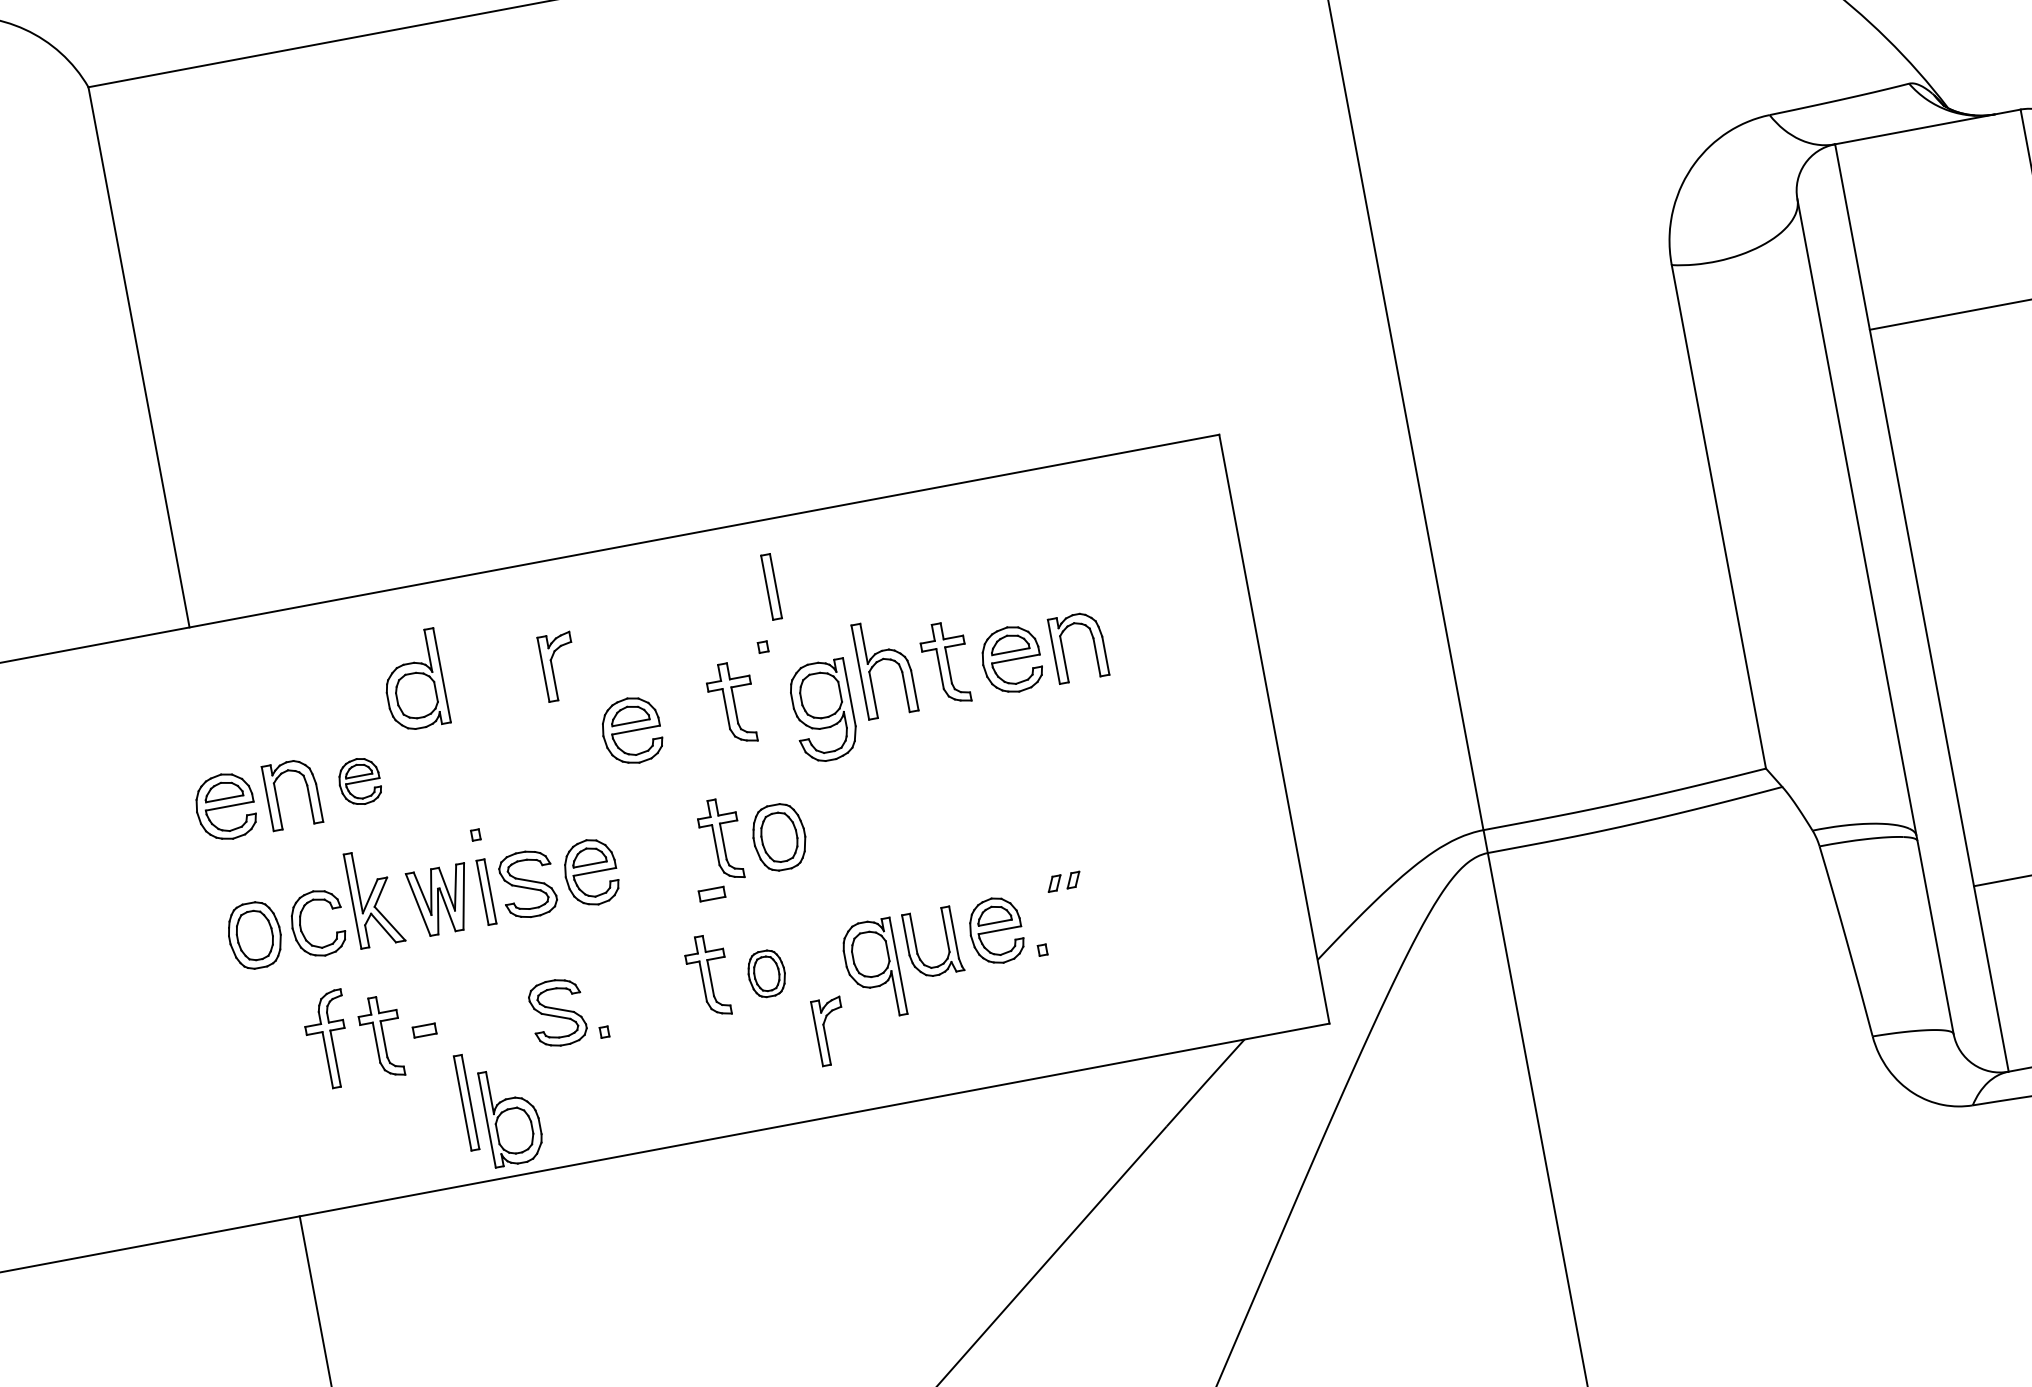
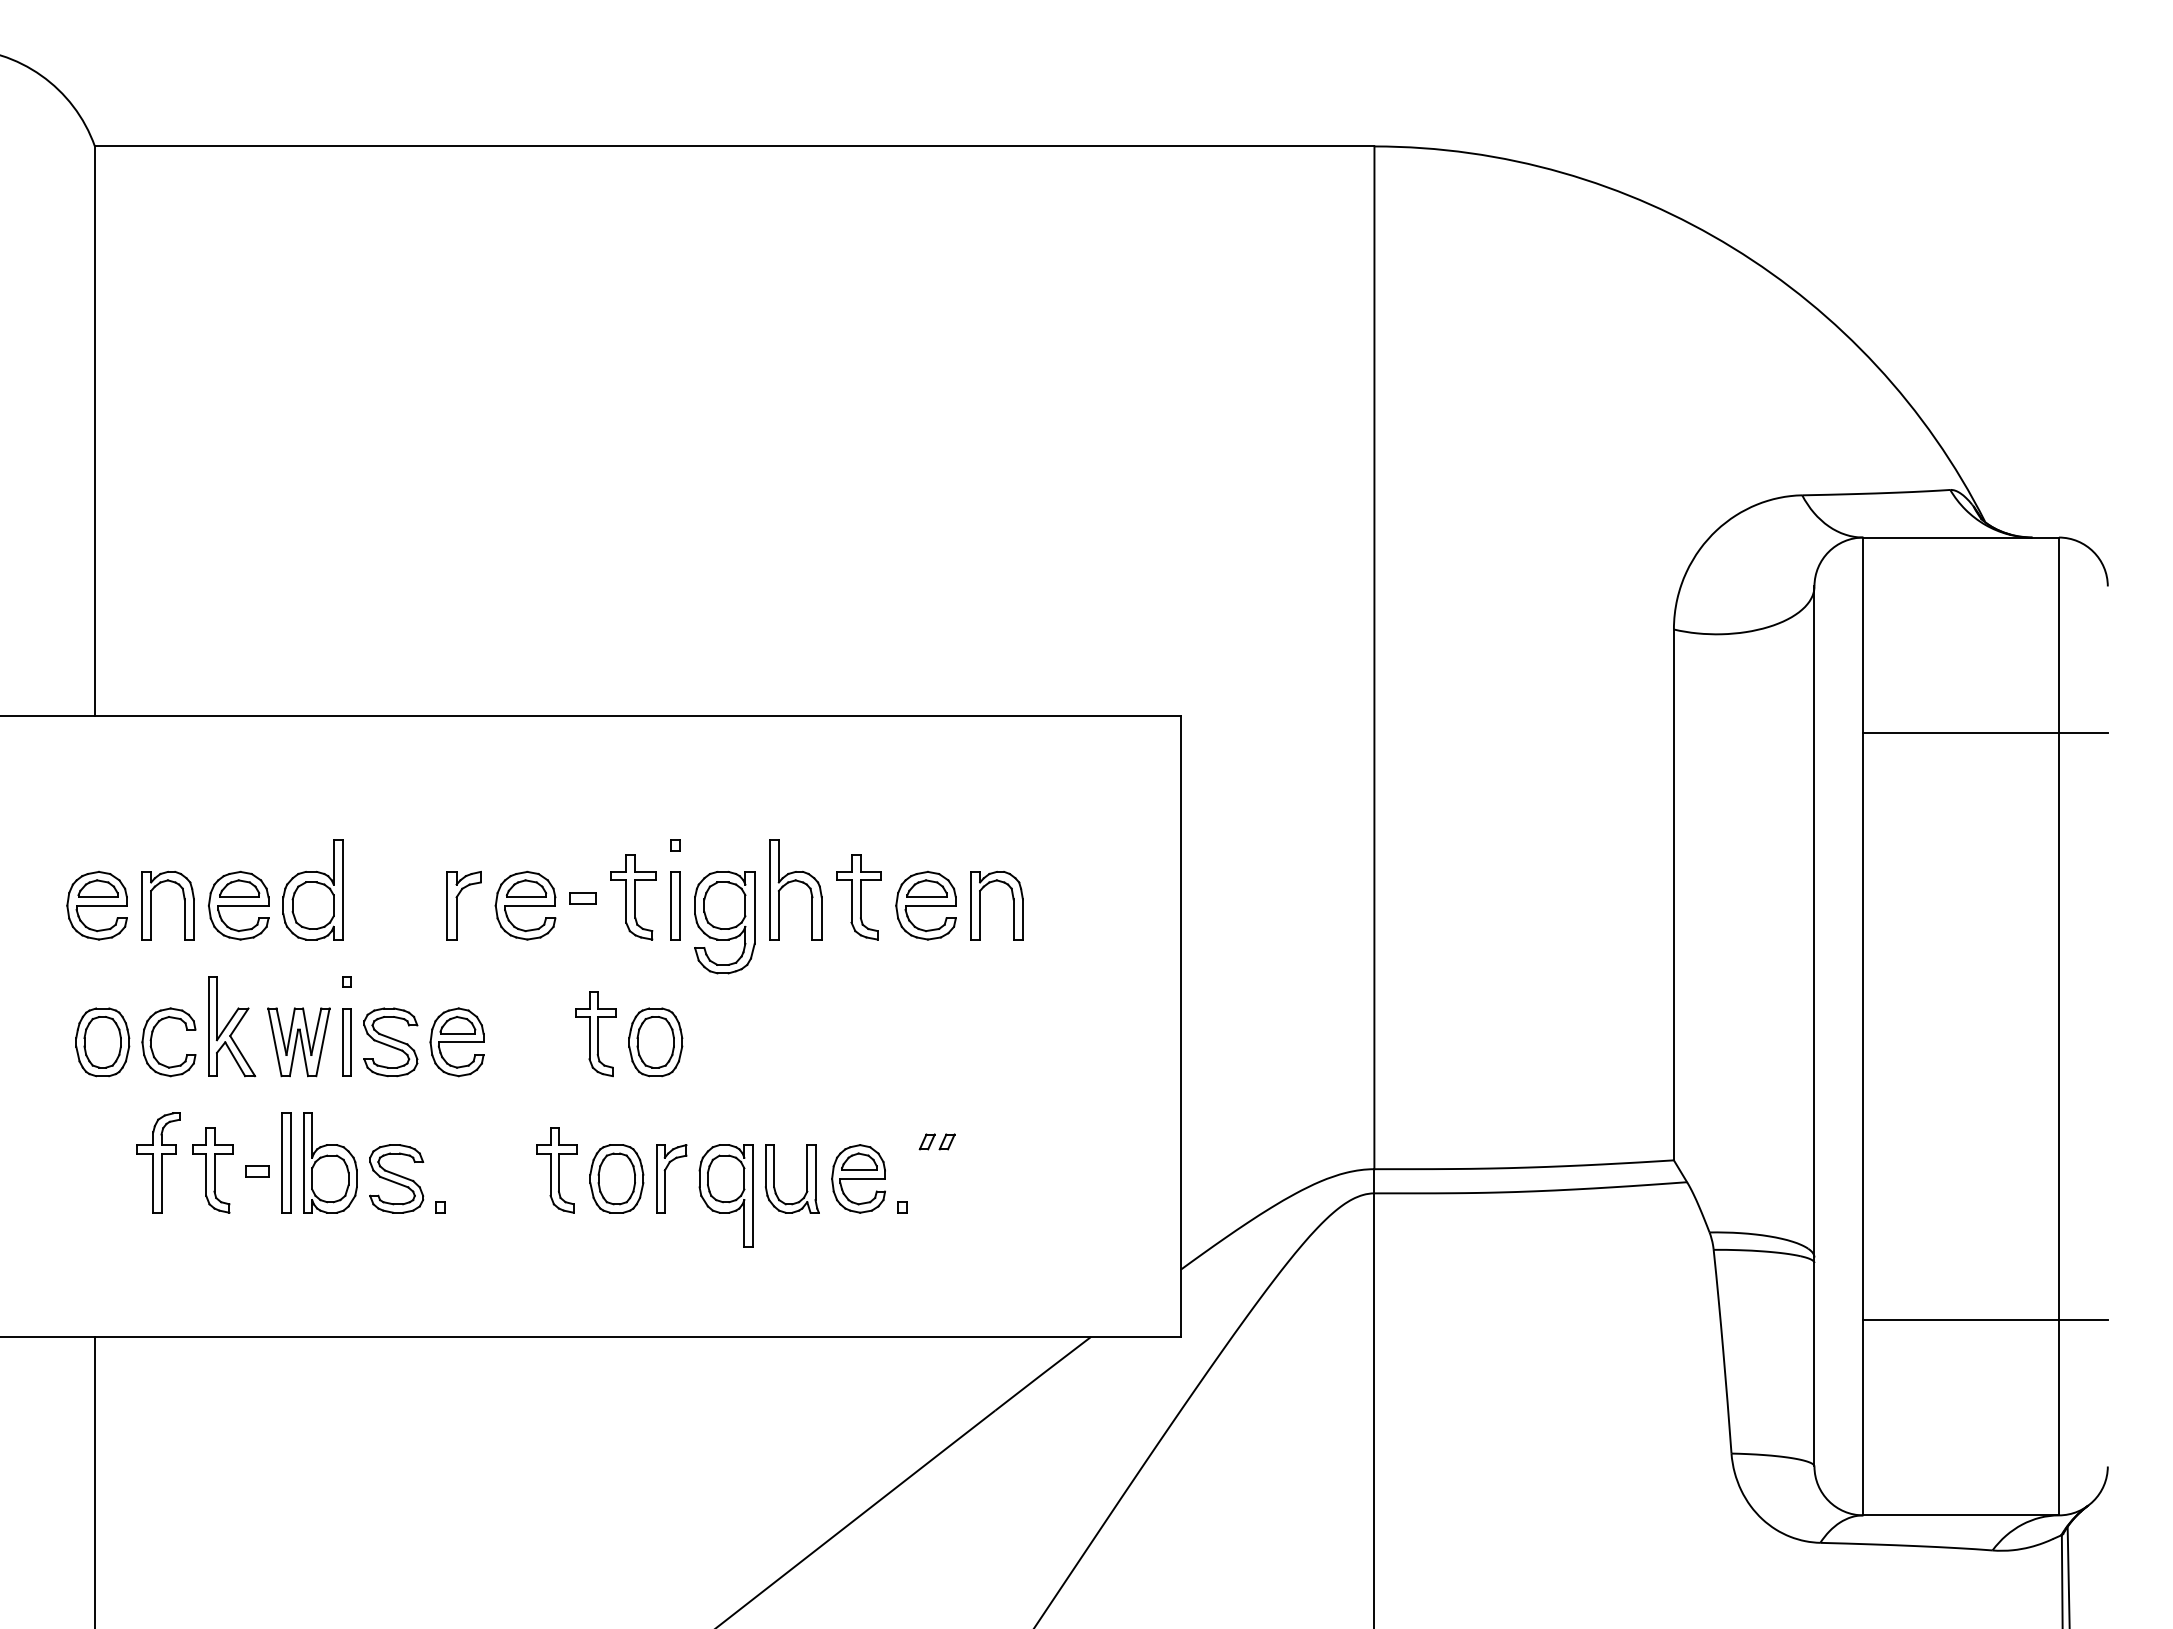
part: (771, 586) -> (675, 905), moved
part: (558, 666) -> (463, 905), moved
part: (413, 680) -> (312, 889), moved
part: (359, 781) -> (238, 905), size x1.43
part: (711, 894) -> (582, 898), moved
part: (766, 973) -> (616, 1178), size x1.43
part: (831, 1031) -> (671, 1178), moved
part: (466, 1102) -> (286, 1162), moved
part: (512, 1115) -> (330, 1162), moved

